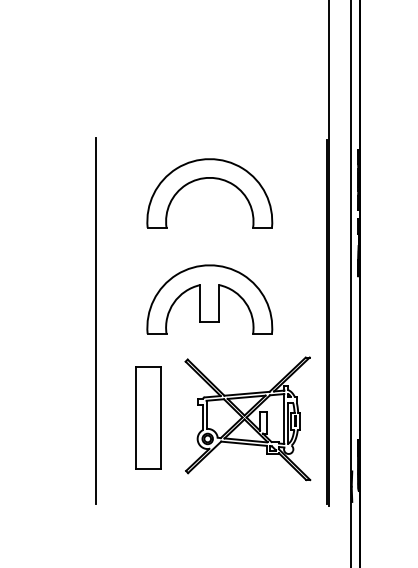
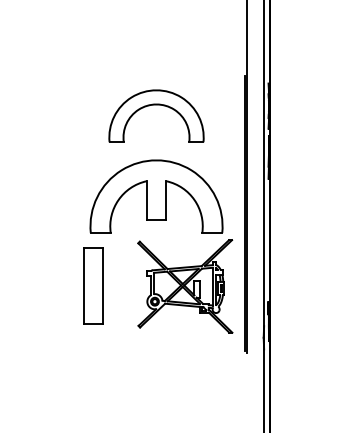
part: (209, 298) -> (156, 195), size x1.4
line: (95, 319) -> (70, 211), removed
part: (148, 417) -> (93, 285), moved

